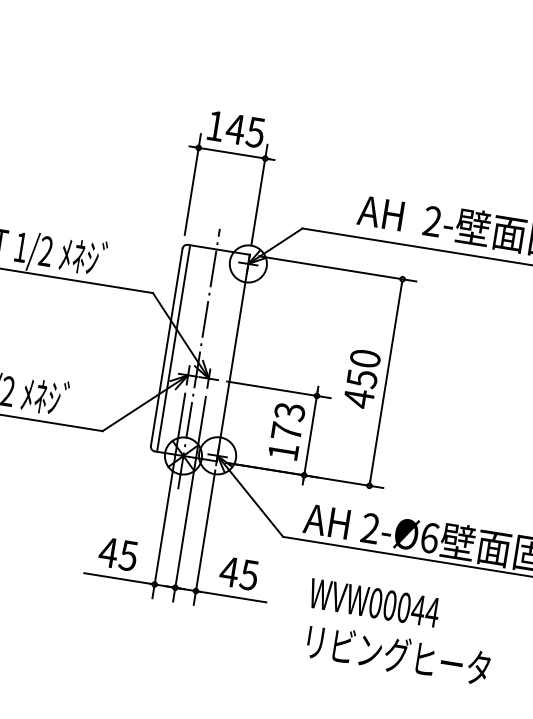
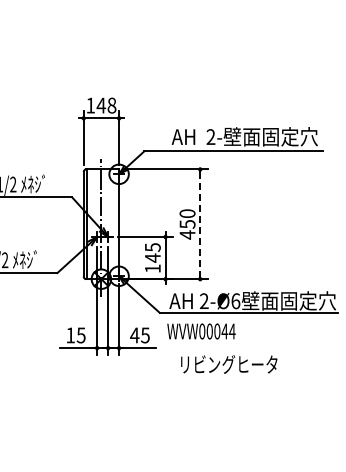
text: (254, 132) -> (111, 105), 145 -> 148
line: (386, 382) -> (200, 224), solid -> dashed
text: (287, 421) -> (152, 252), 173 -> 145
text: (108, 552) -> (70, 335), 45 -> 15
text: (374, 602) -> (201, 331), moved

